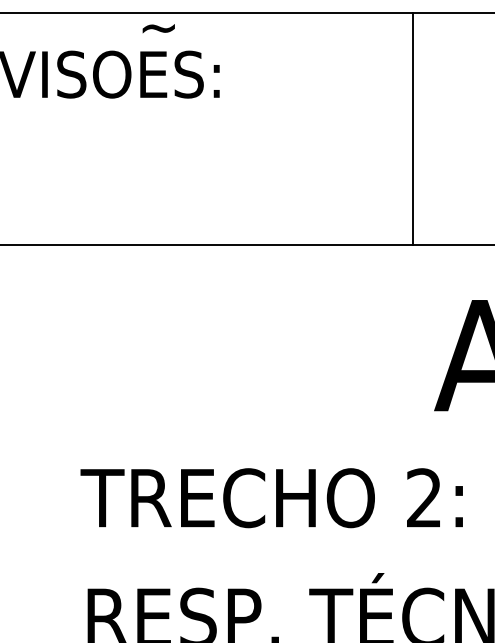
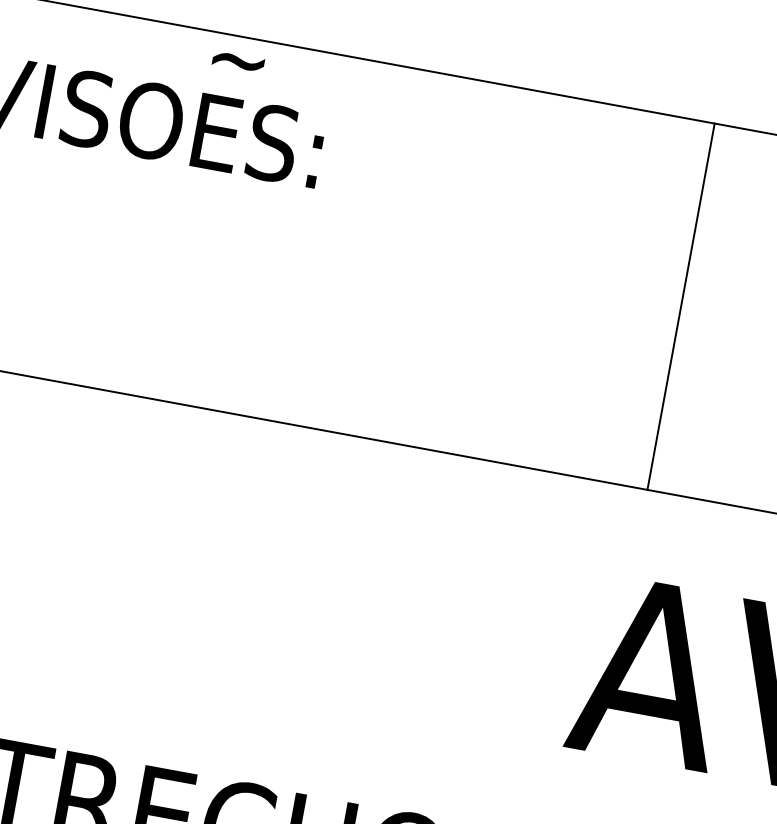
line: (413, 128) -> (681, 306), moved

